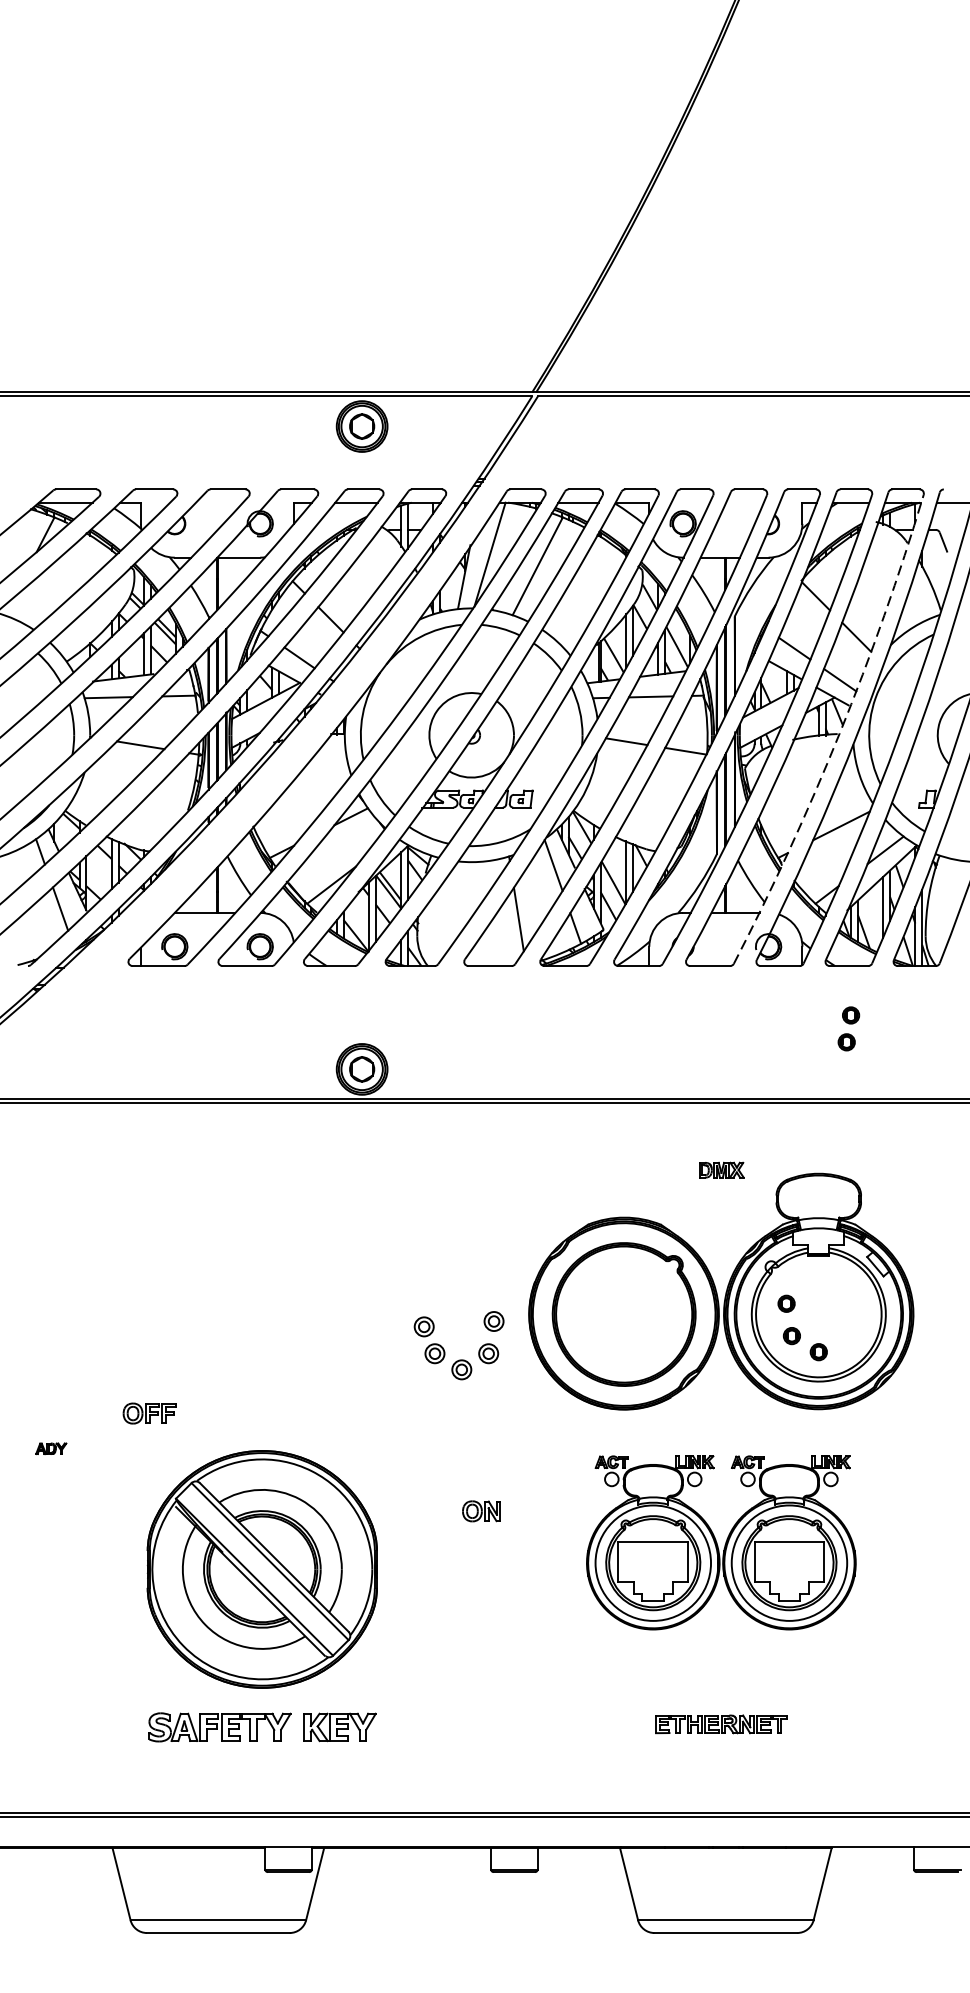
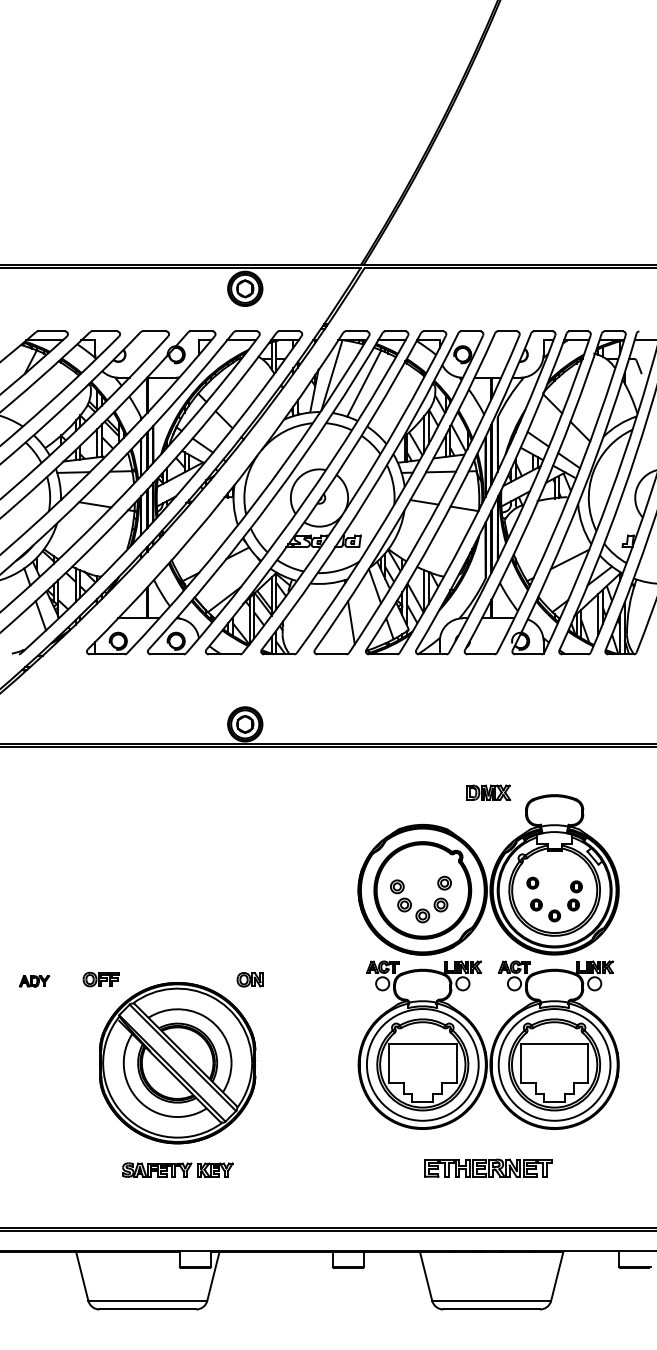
arc: (839, 733) -> (568, 496), dashed -> solid
part: (848, 1028) -> (574, 895), moved
part: (721, 1169) -> (488, 792), size x1.43
part: (459, 1358) -> (421, 908), moved
part: (148, 1413) -> (100, 979), moved
part: (51, 1448) -> (34, 981), size x1.43
part: (480, 1510) -> (249, 979), moved
part: (721, 1541) -> (488, 1044), size x1.43
part: (721, 1723) -> (488, 1167), size x1.43
part: (262, 1726) -> (177, 1169), size x0.71

